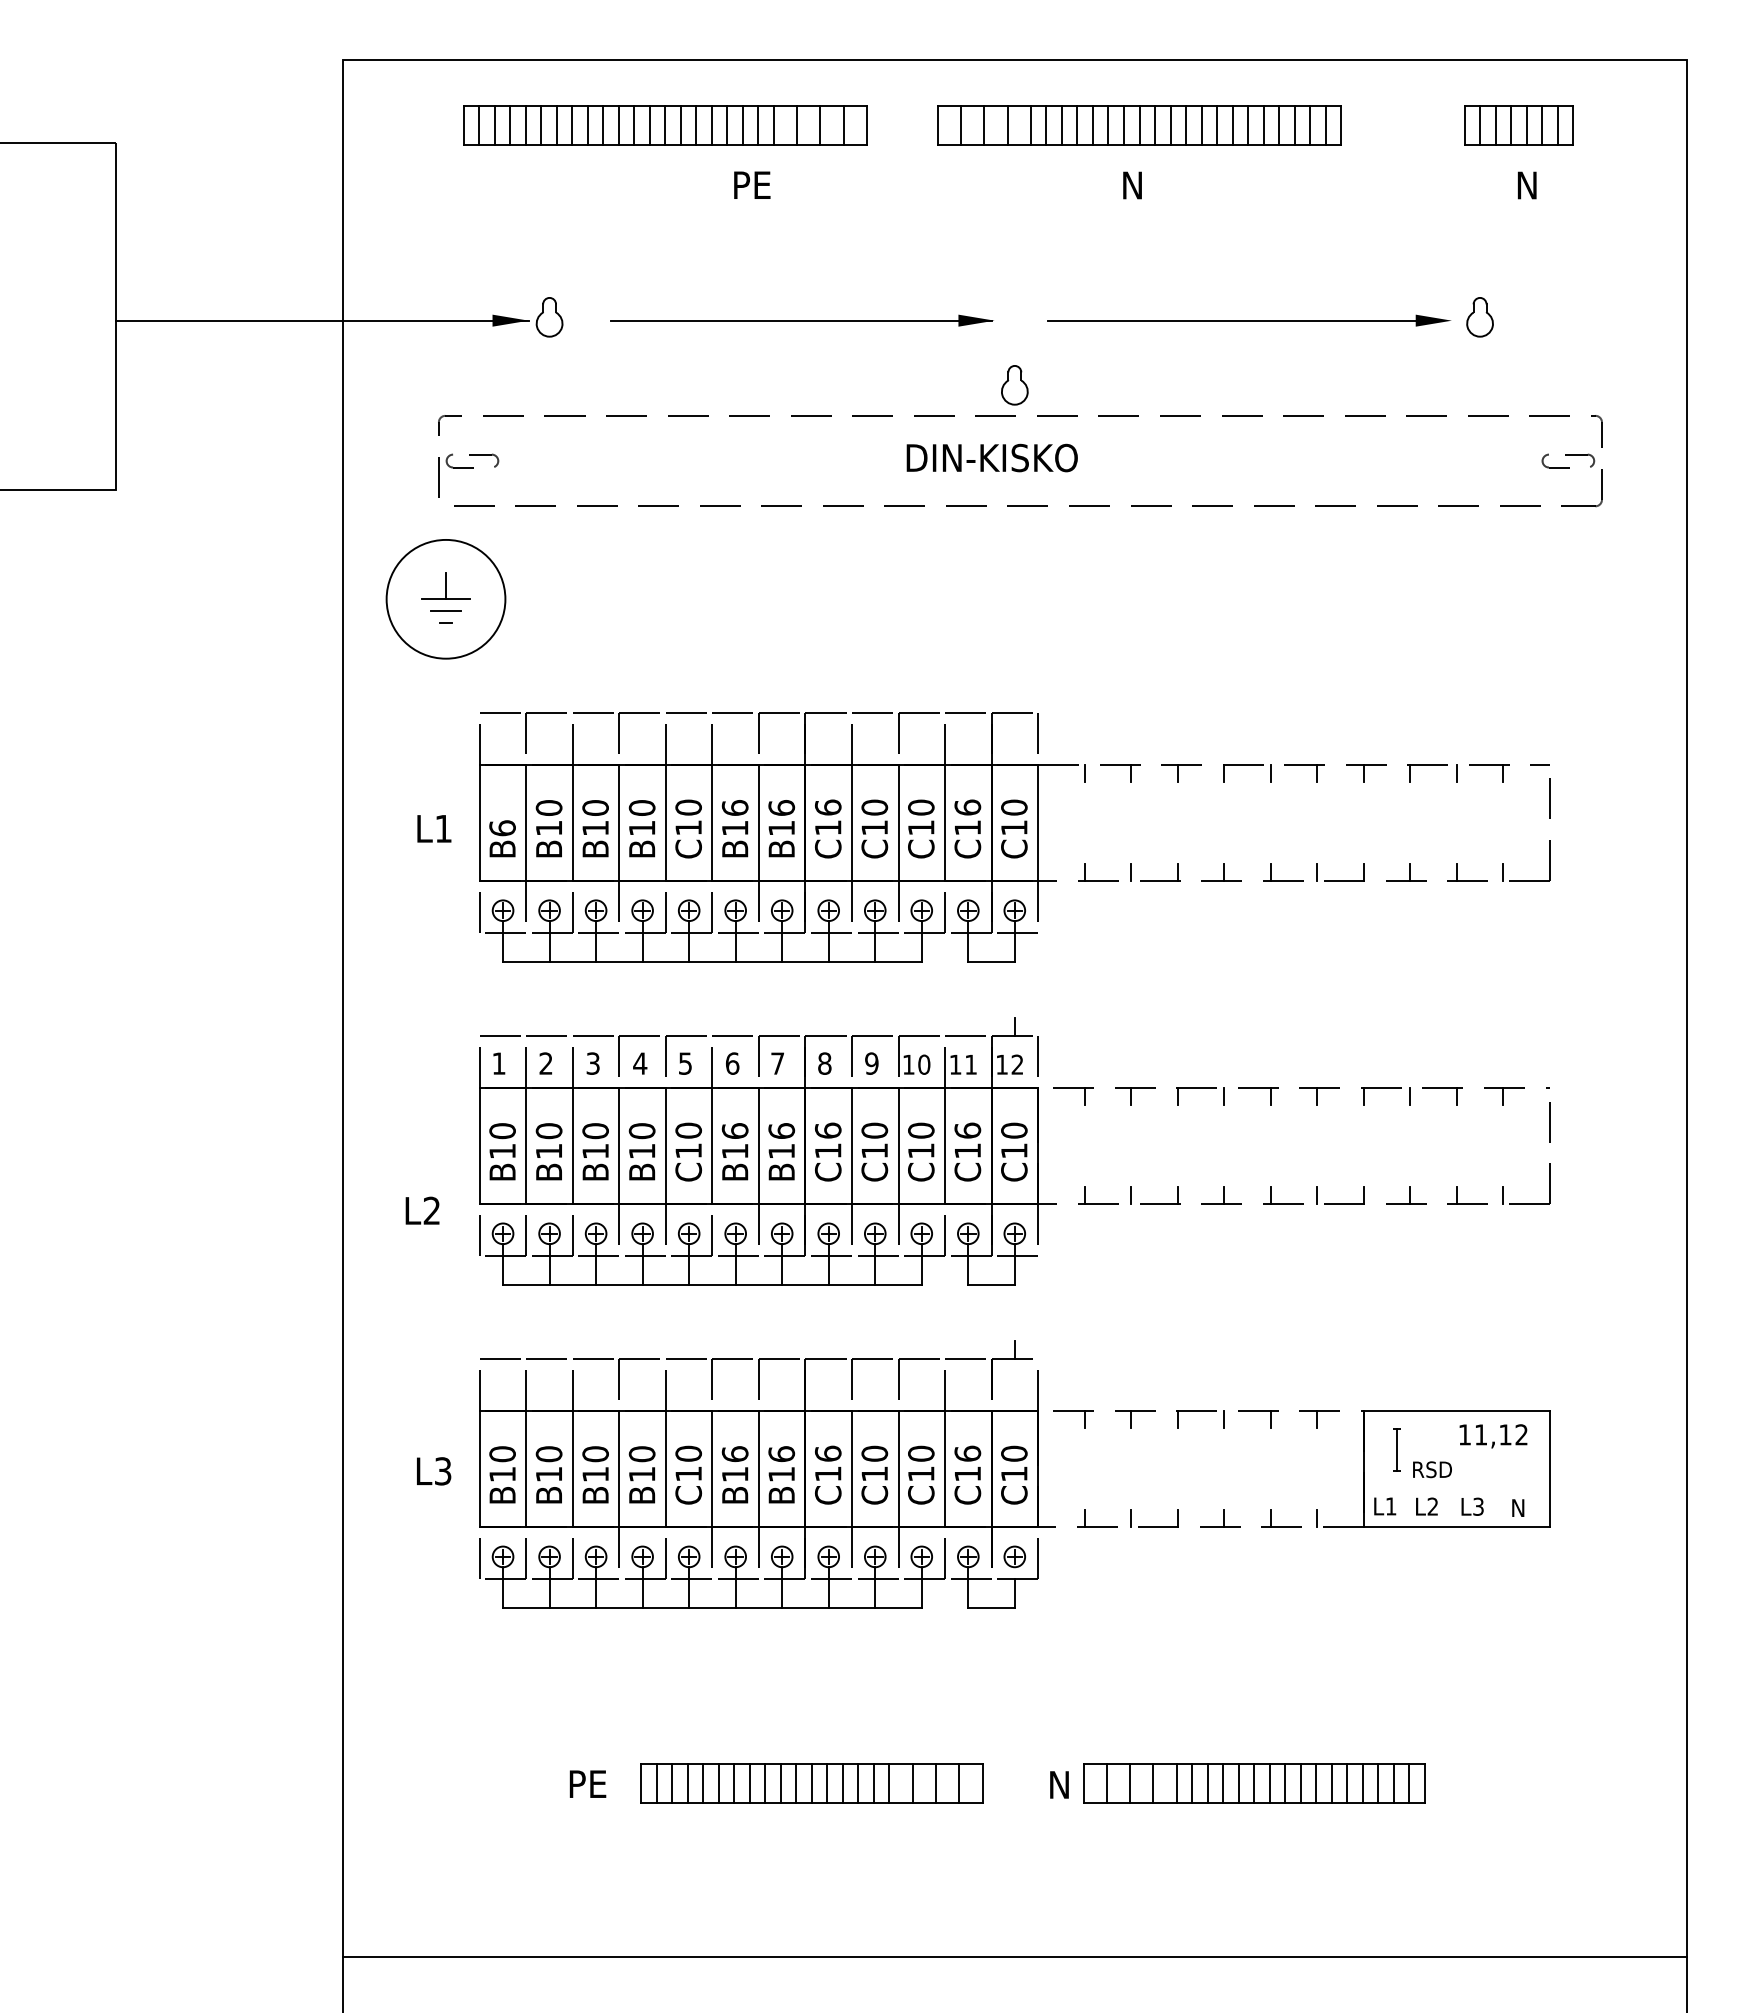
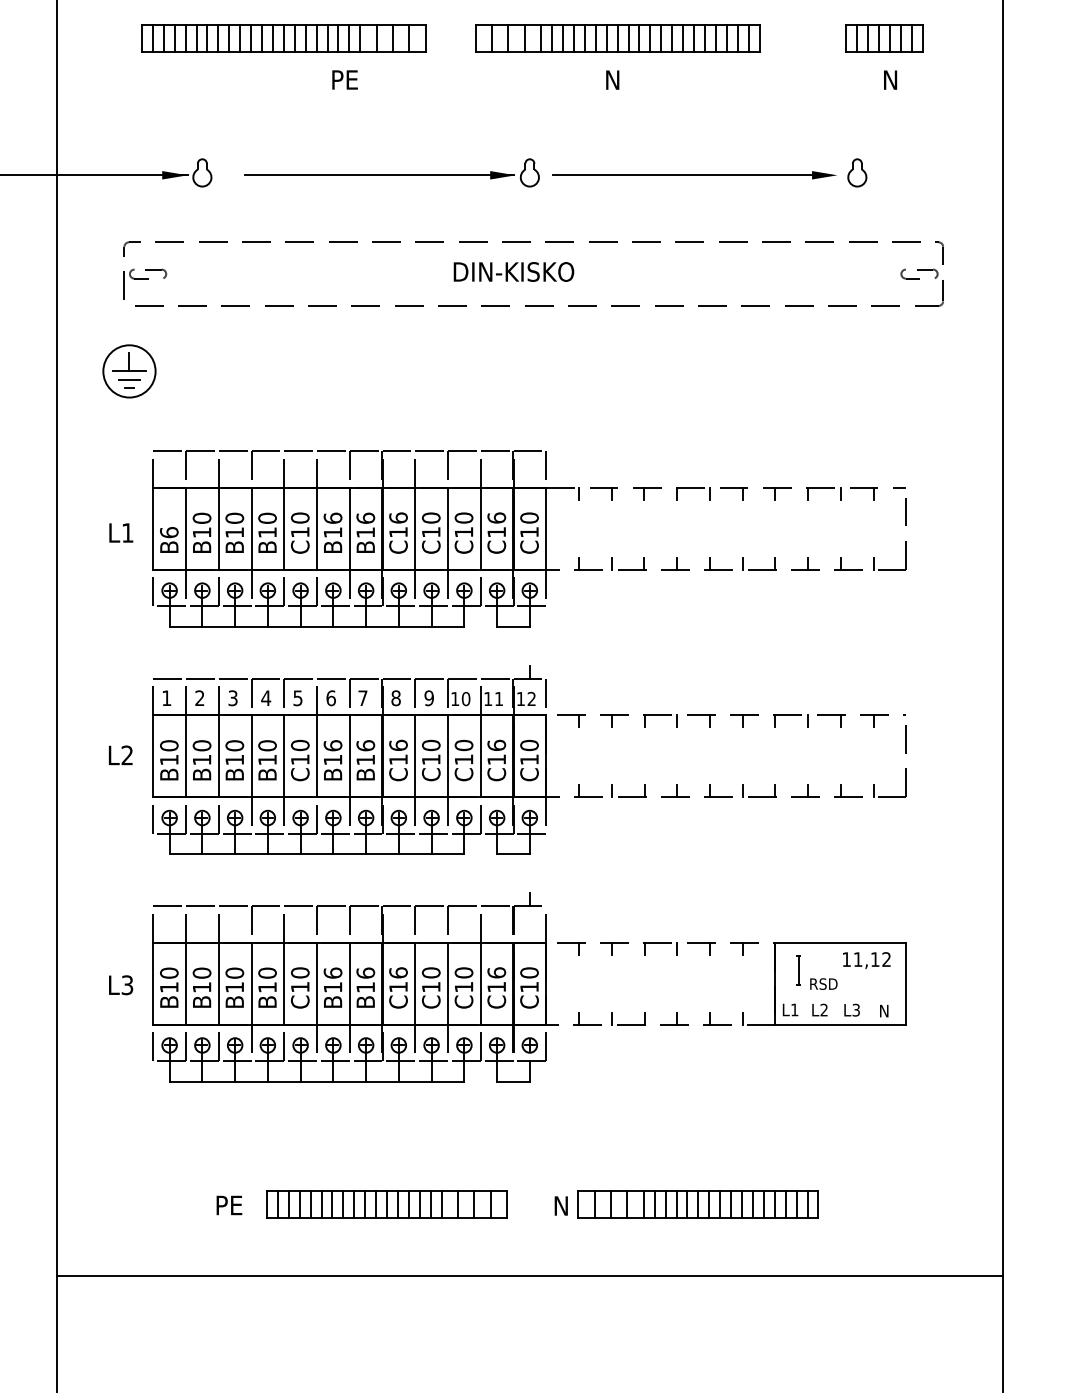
part: (1014, 385) -> (529, 173), moved
circle: (445, 599) -> (129, 371), size x0.62
text: (422, 1210) -> (120, 755), moved
line: (1014, 1957) -> (529, 1276), moved

